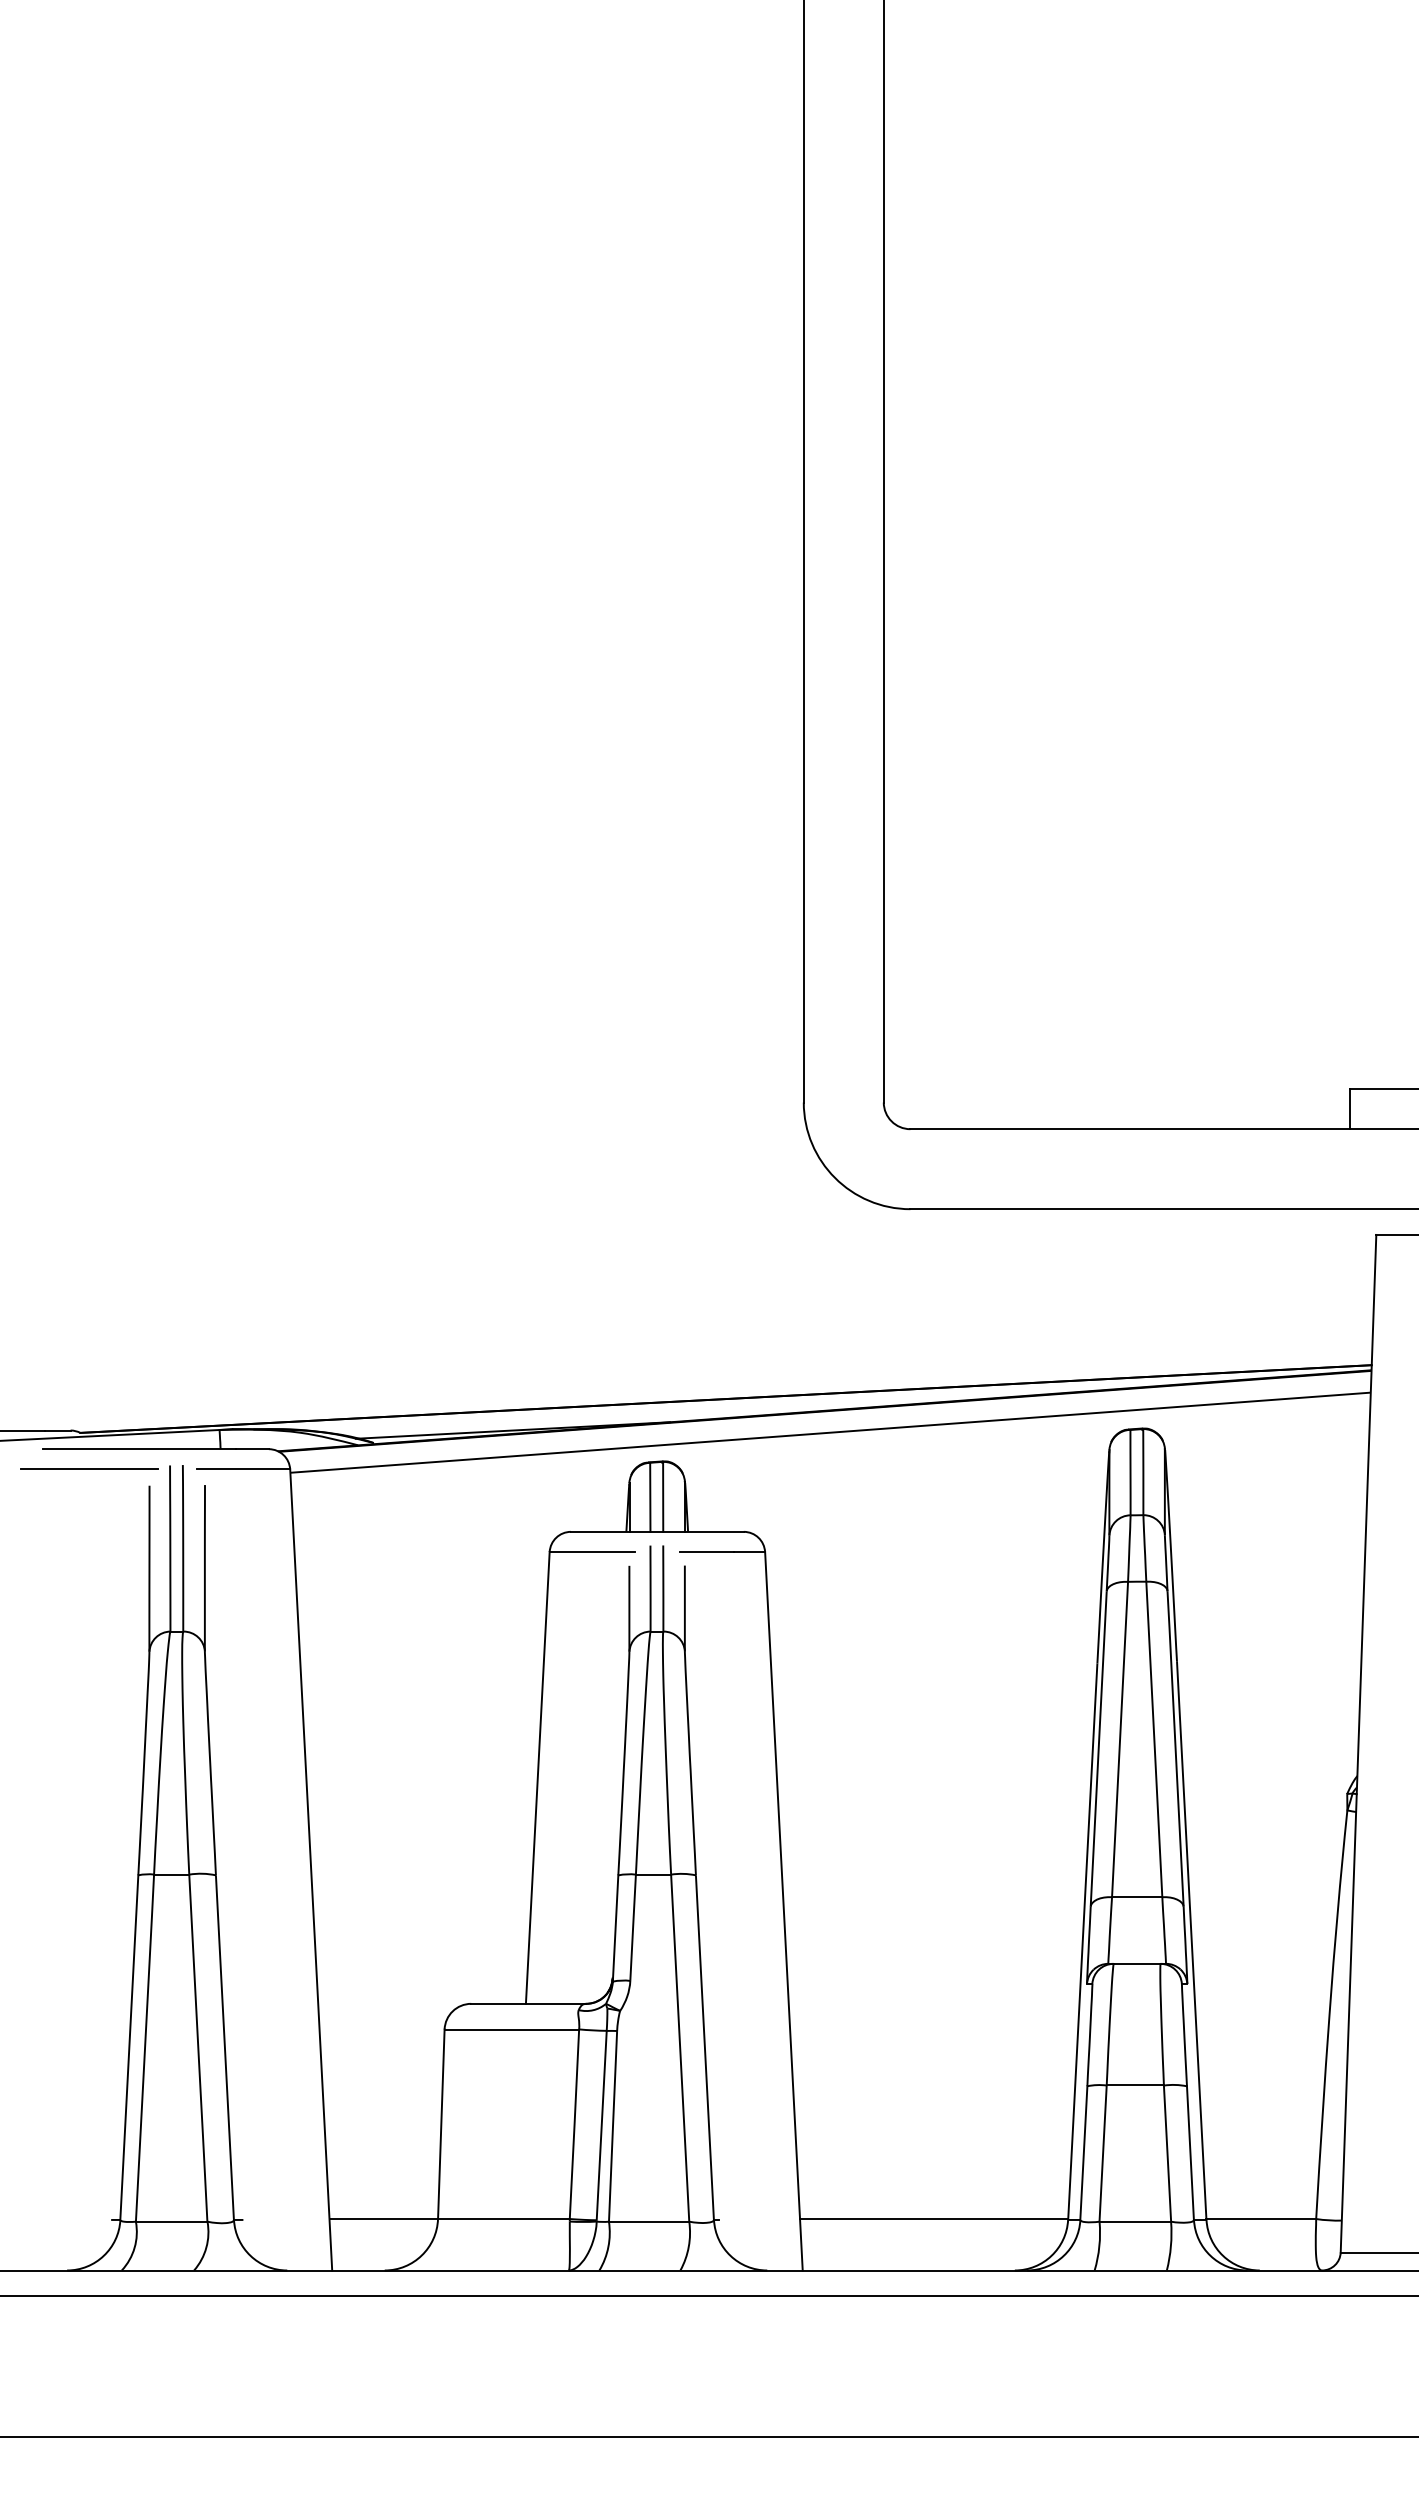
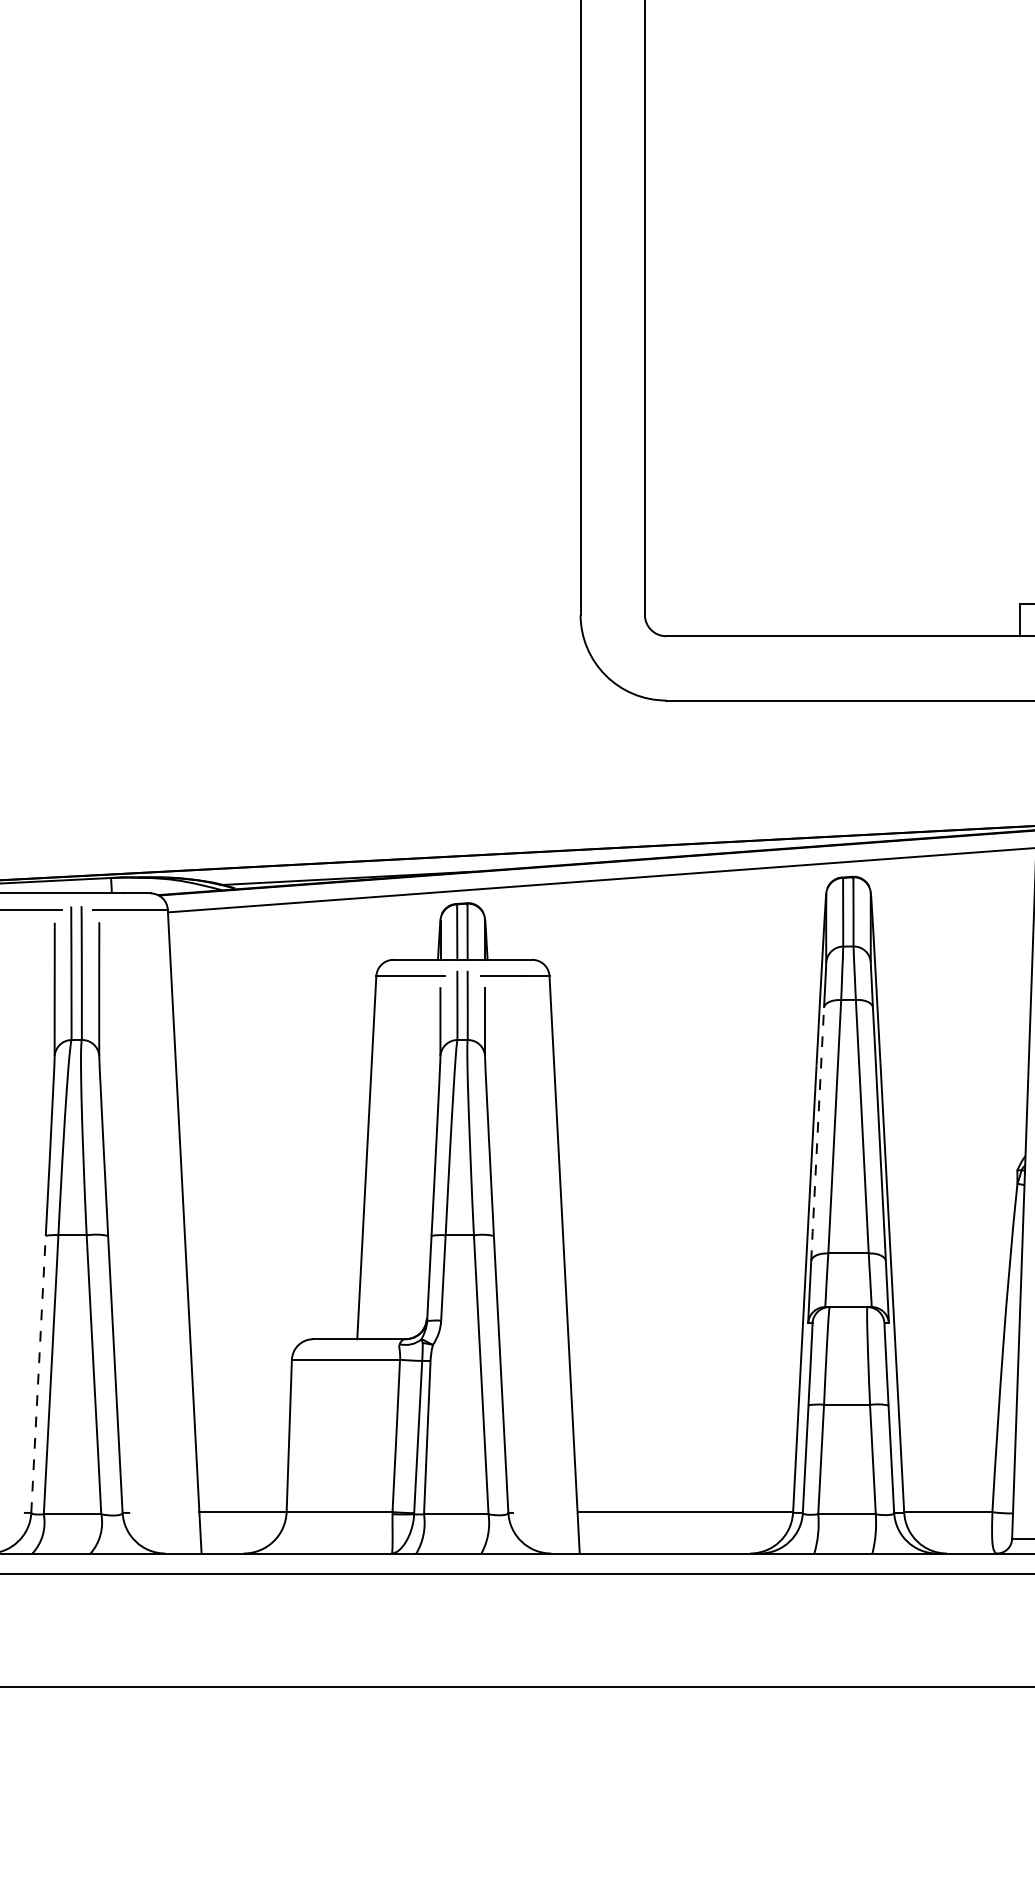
line: (1098, 1749) -> (817, 1134), solid -> dashed
line: (129, 2047) -> (38, 1374), solid -> dashed

